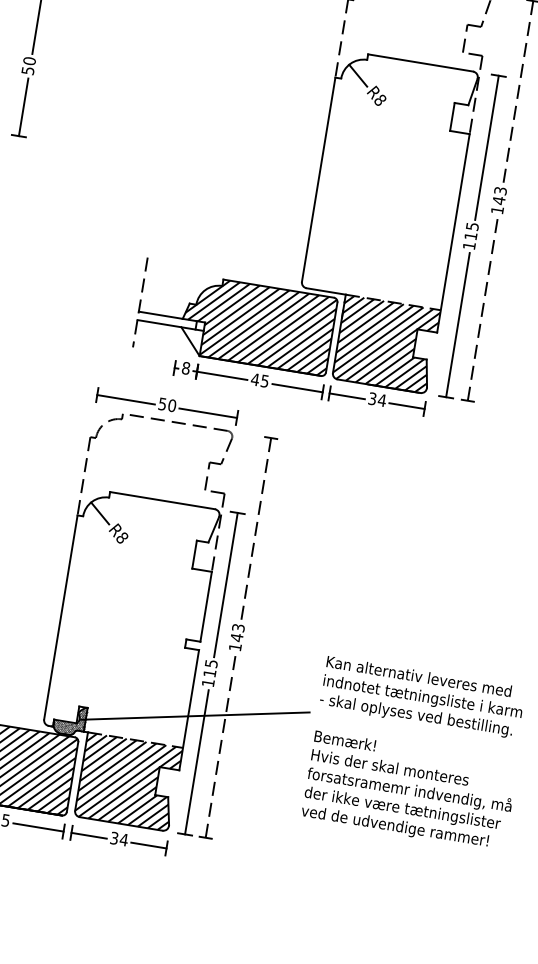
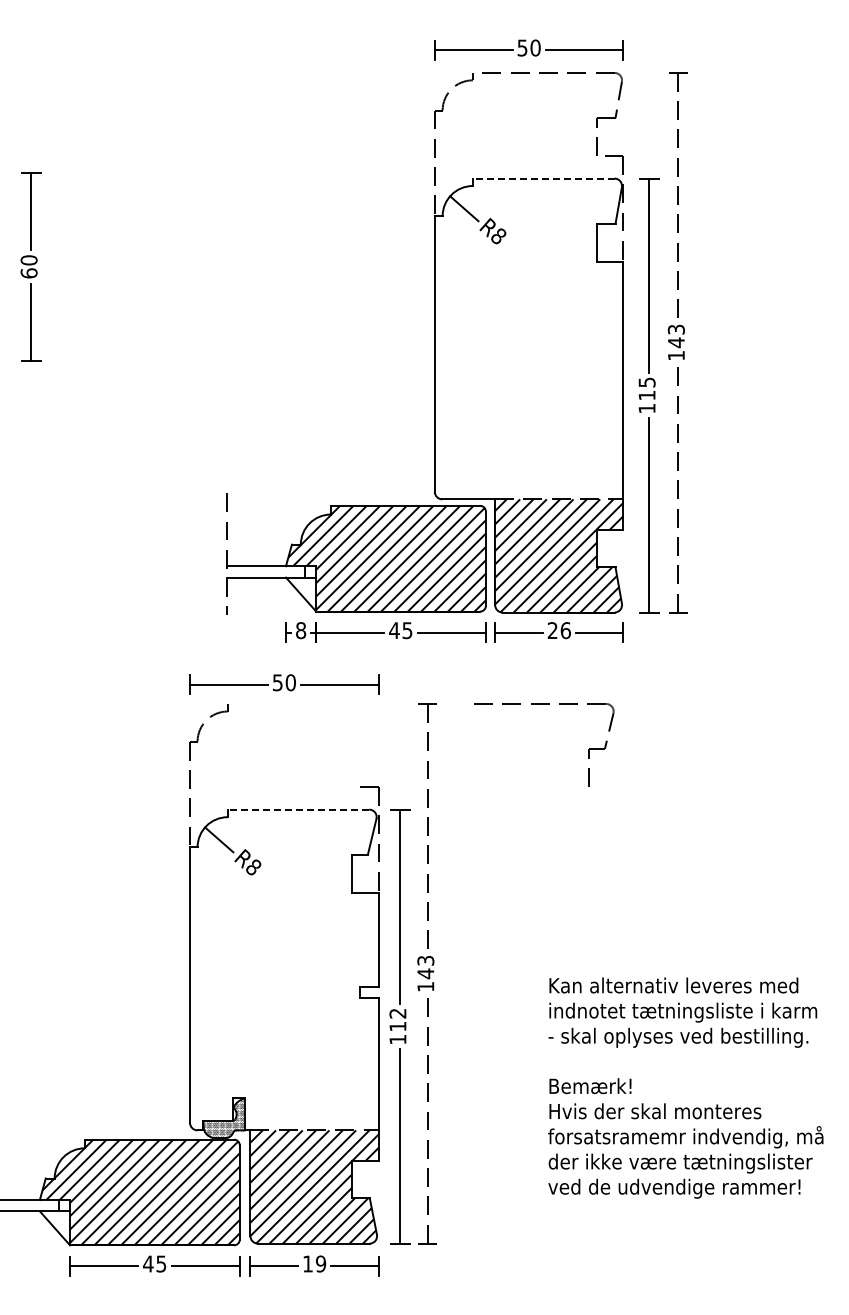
line: (420, 62) -> (543, 178), solid -> dashed
text: (27, 70) -> (28, 273), 50 -> 60
text: (377, 399) -> (559, 630), 34 -> 26
part: (181, 423) -> (544, 704), moved
line: (162, 500) -> (298, 809), solid -> dashed
text: (211, 663) -> (397, 1013), 115 -> 112
line: (194, 715) -> (387, 1085), removed
text: (119, 838) -> (314, 1263), 34 -> 19

